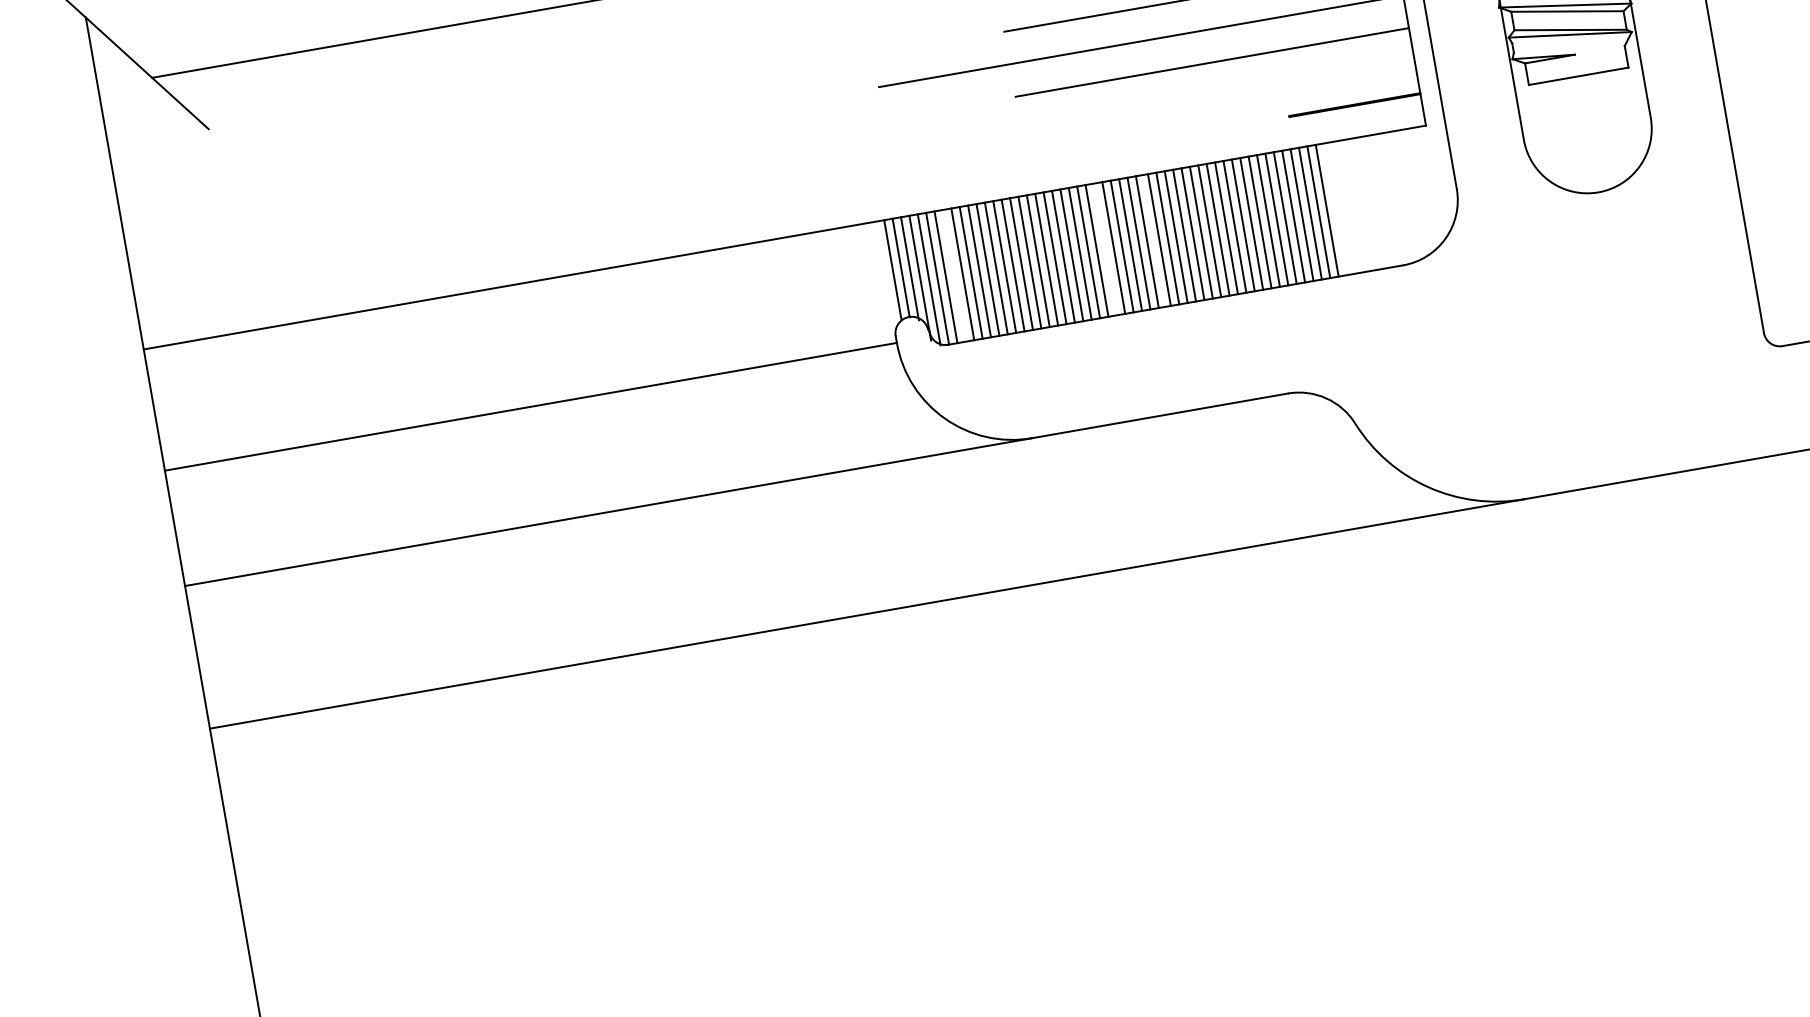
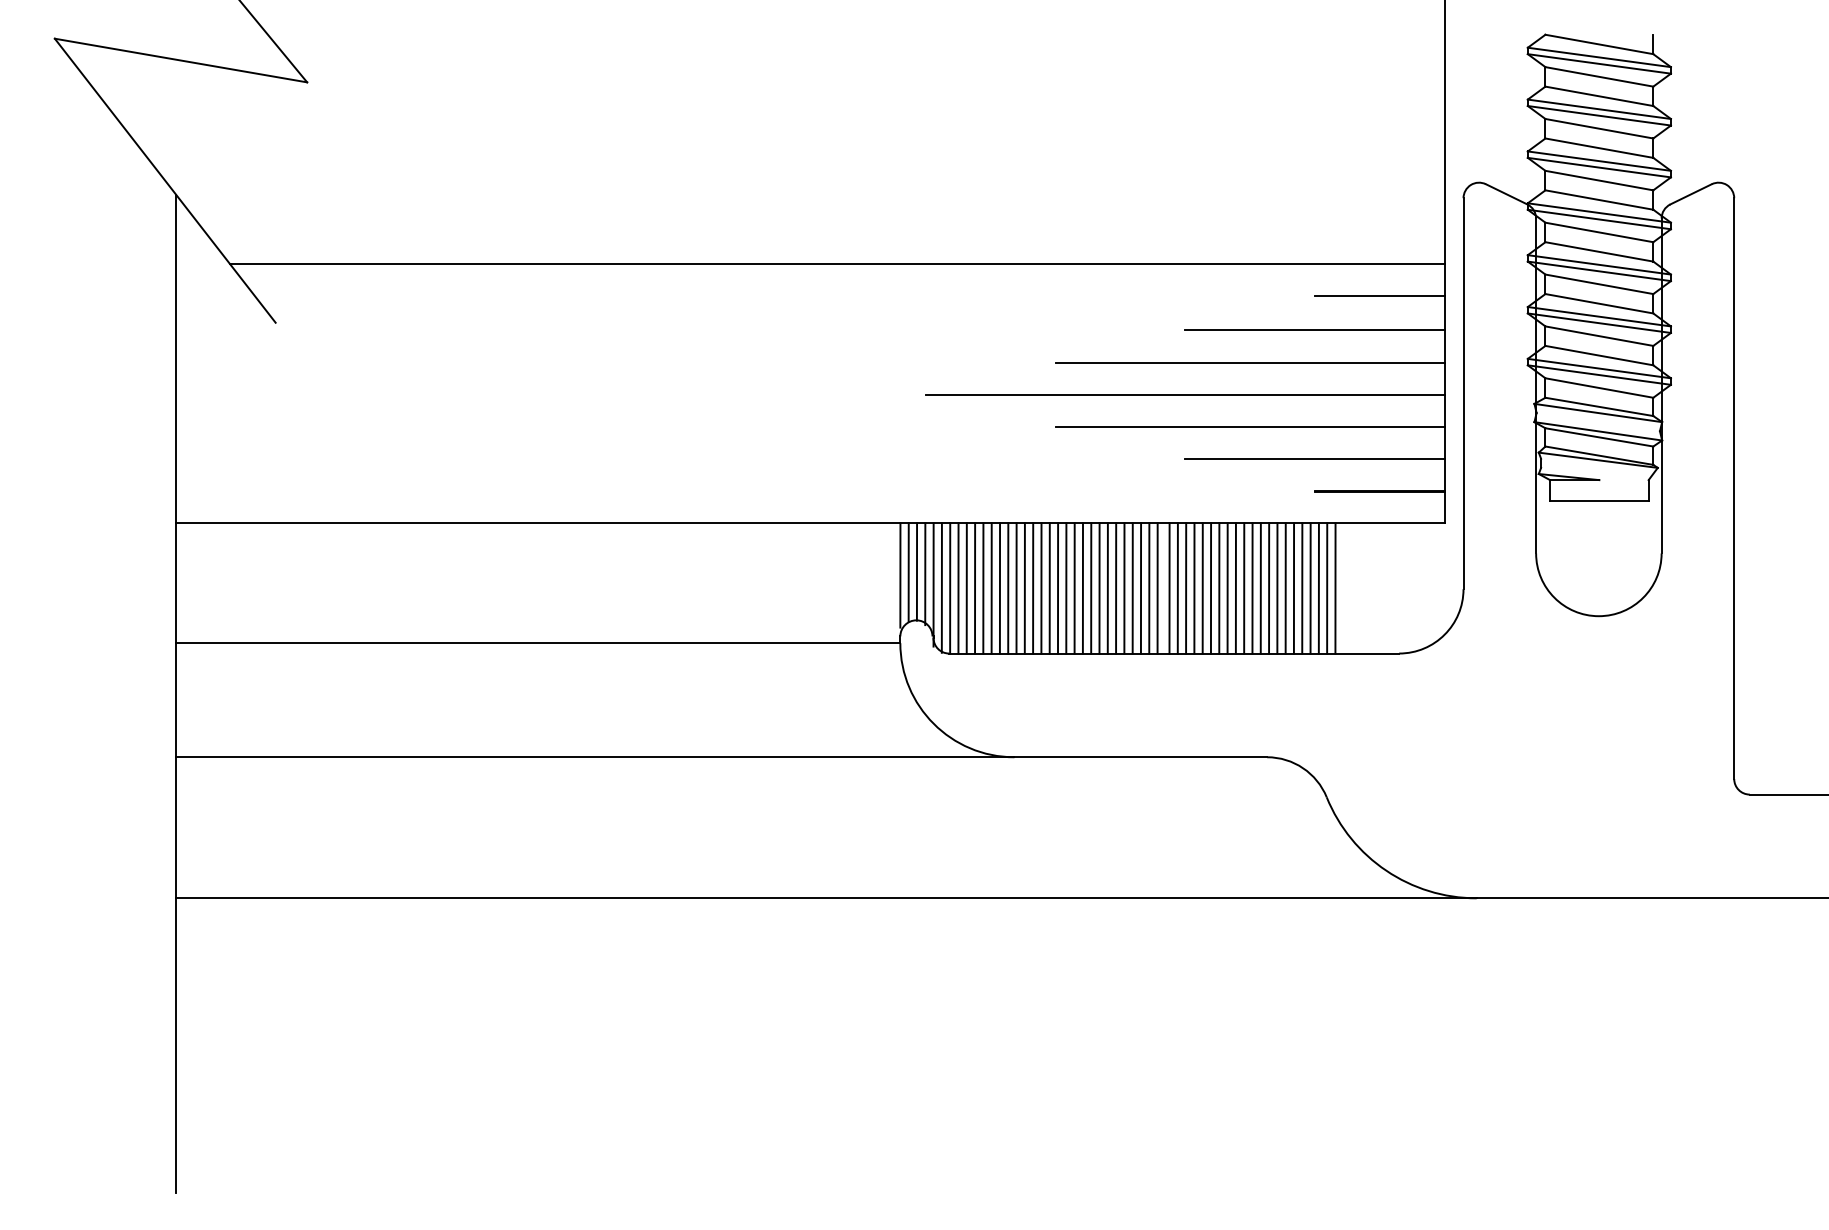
line: (1283, 83) -> (1314, 458), added
line: (1105, 249) -> (1116, 588), added
line: (885, 274) -> (900, 575), added
line: (954, 275) -> (966, 588), added

